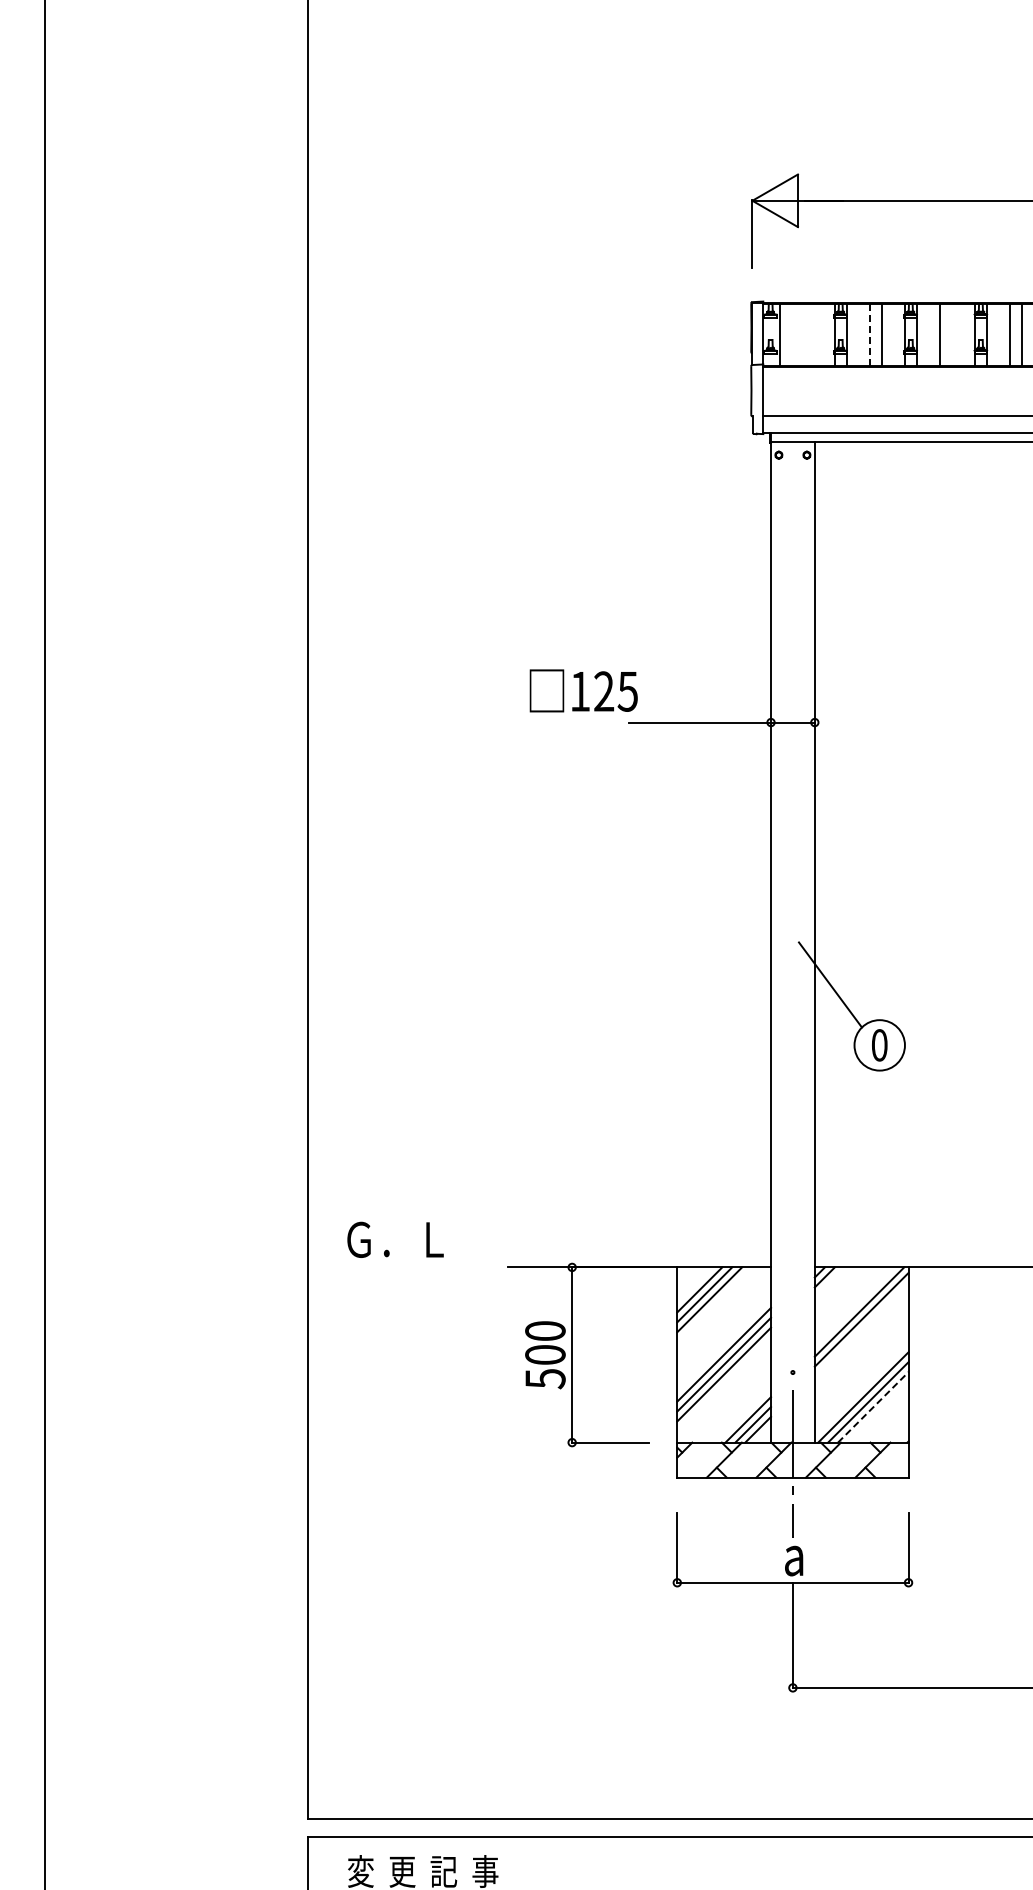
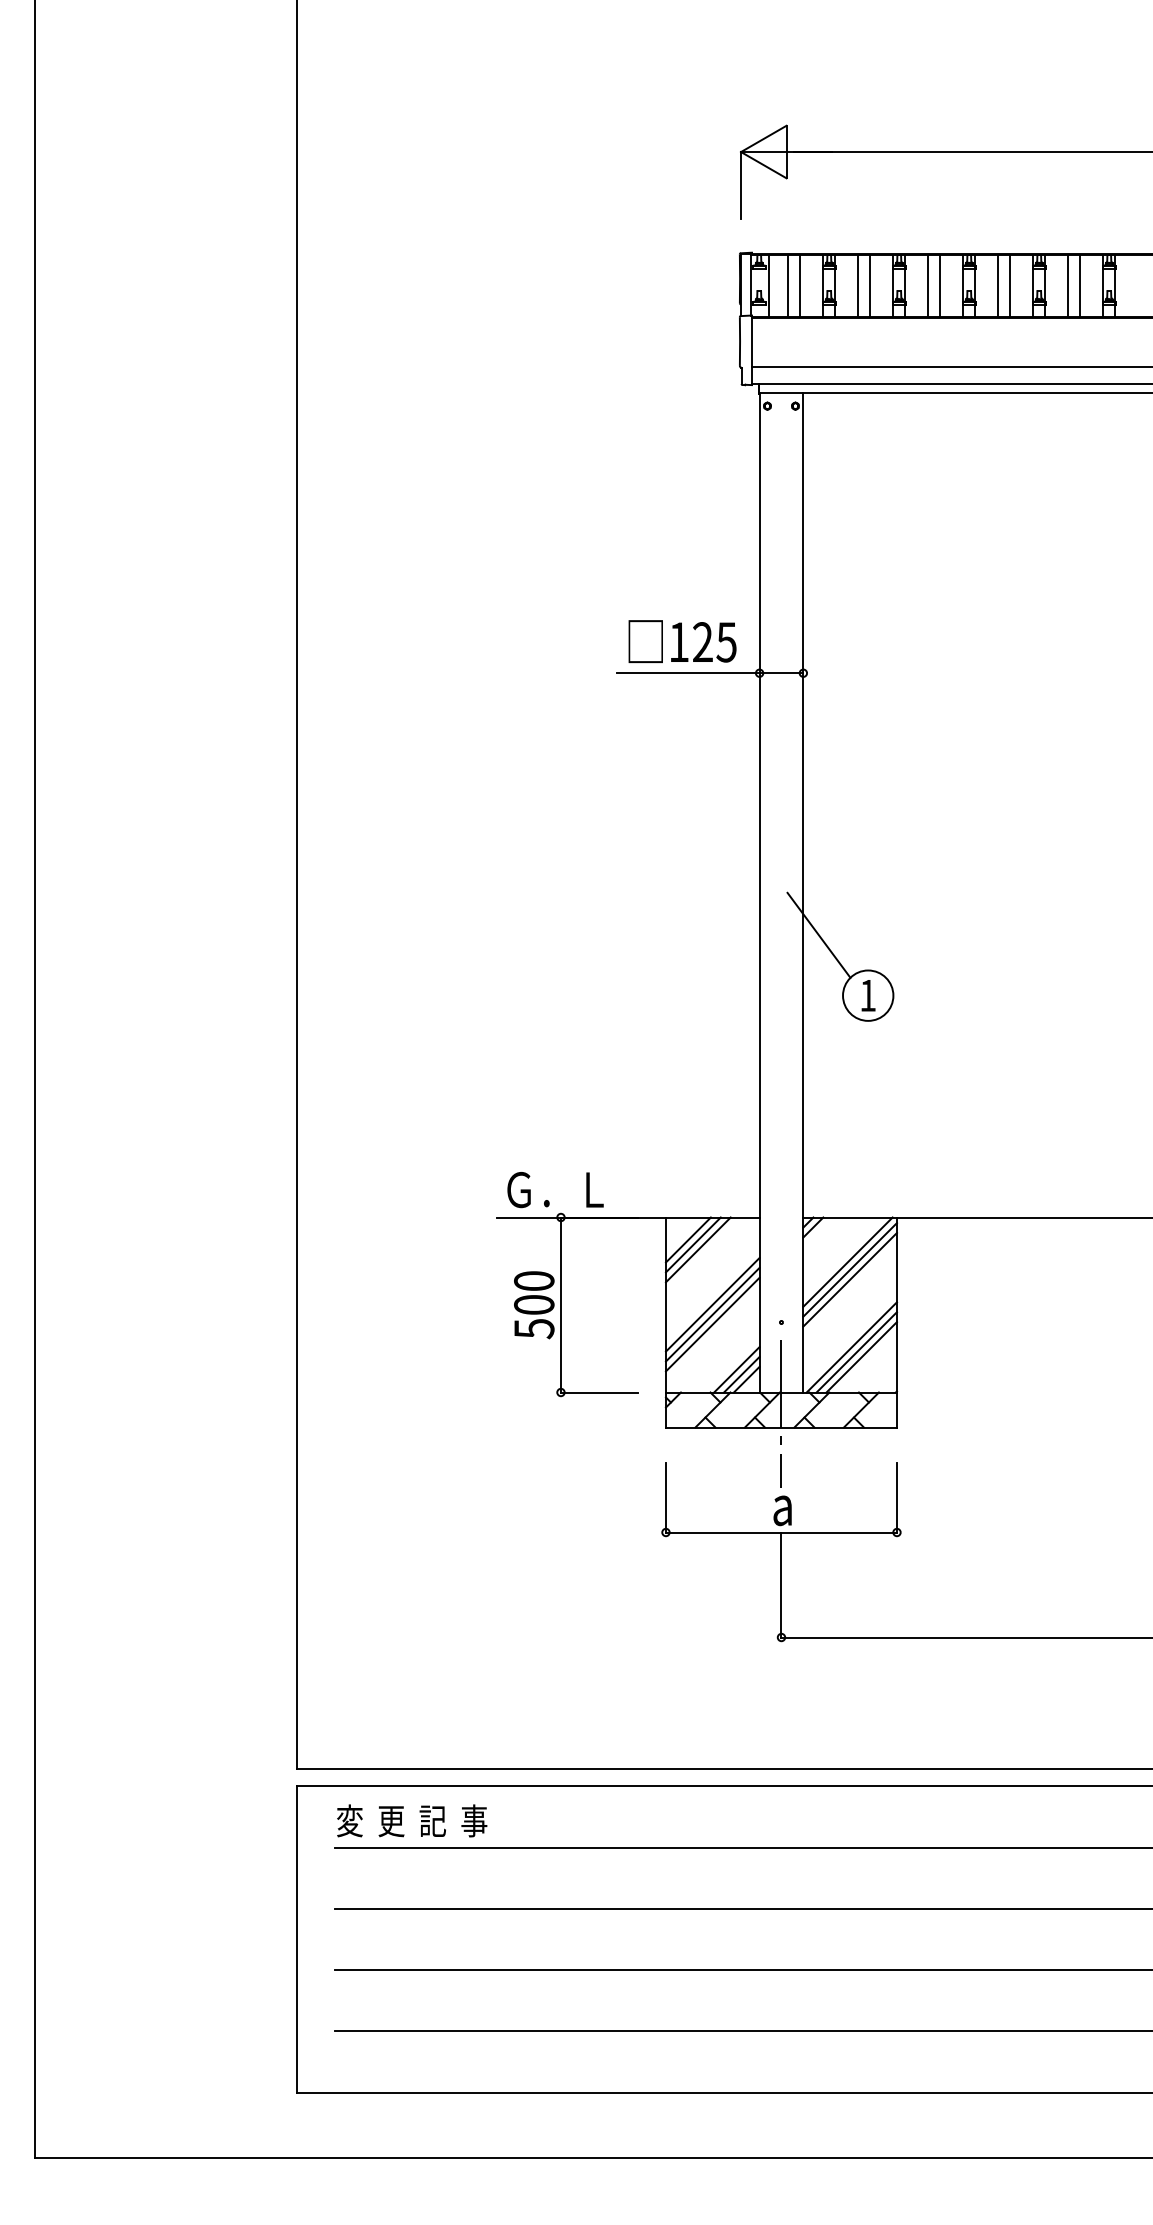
line: (799, 335) -> (788, 286), added
line: (811, 335) -> (800, 286), added
line: (870, 335) -> (858, 286), dashed -> solid
line: (952, 335) -> (940, 286), added
text: (583, 690) -> (682, 641), moved
text: (879, 1045) -> (867, 995), 0 -> 1
text: (395, 1240) -> (555, 1190), moved
line: (861, 1329) -> (849, 1279), added
line: (873, 1407) -> (861, 1357), dashed -> solid

